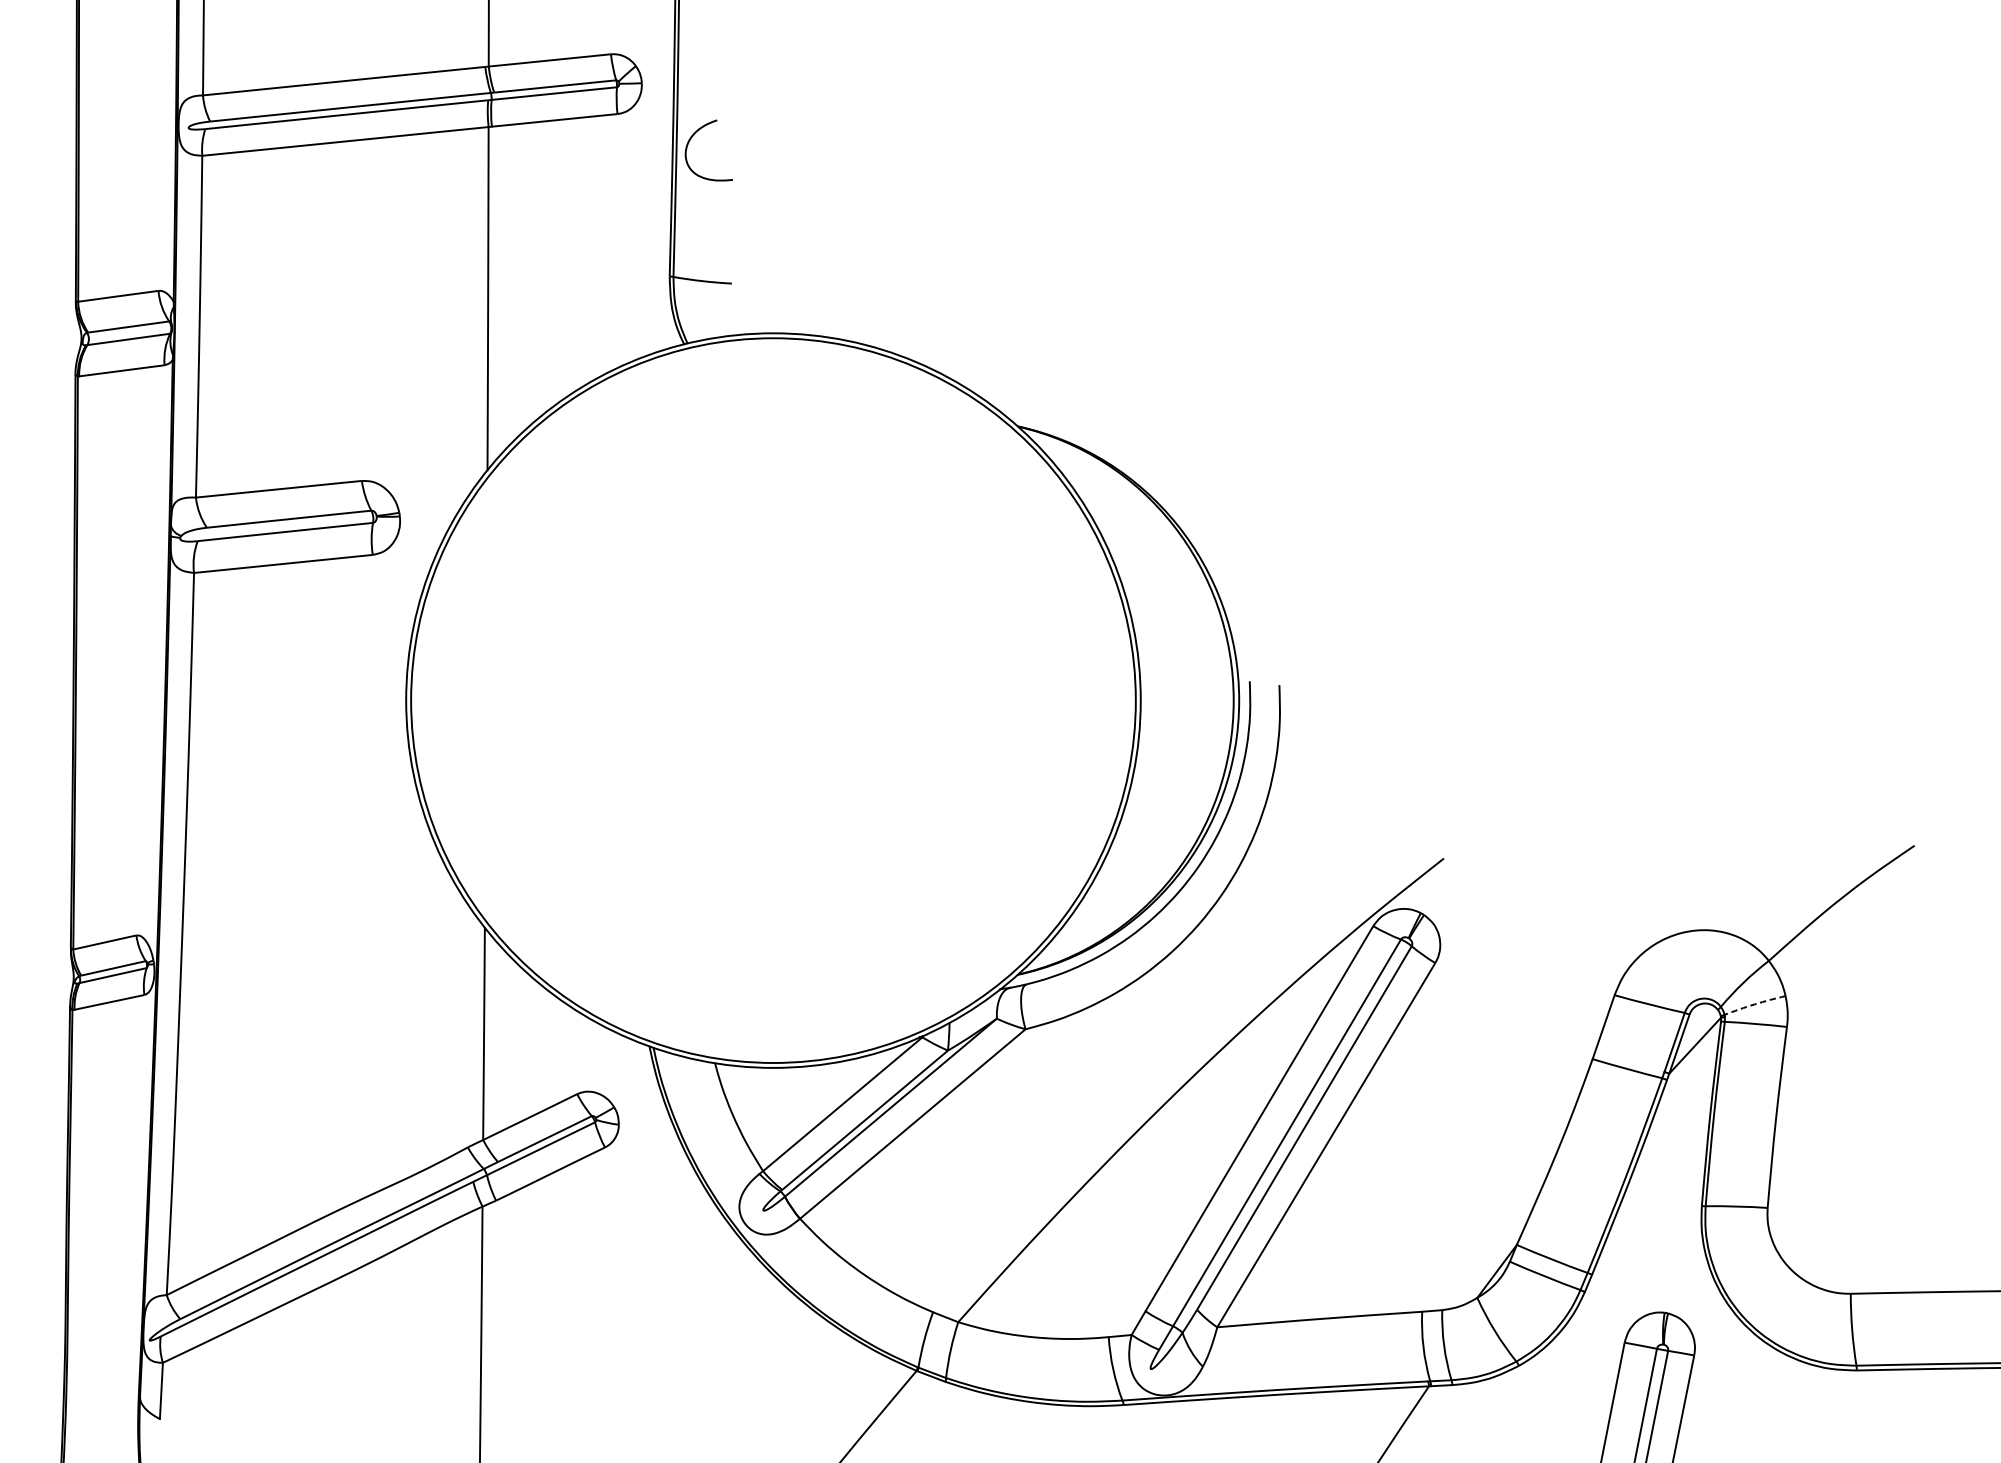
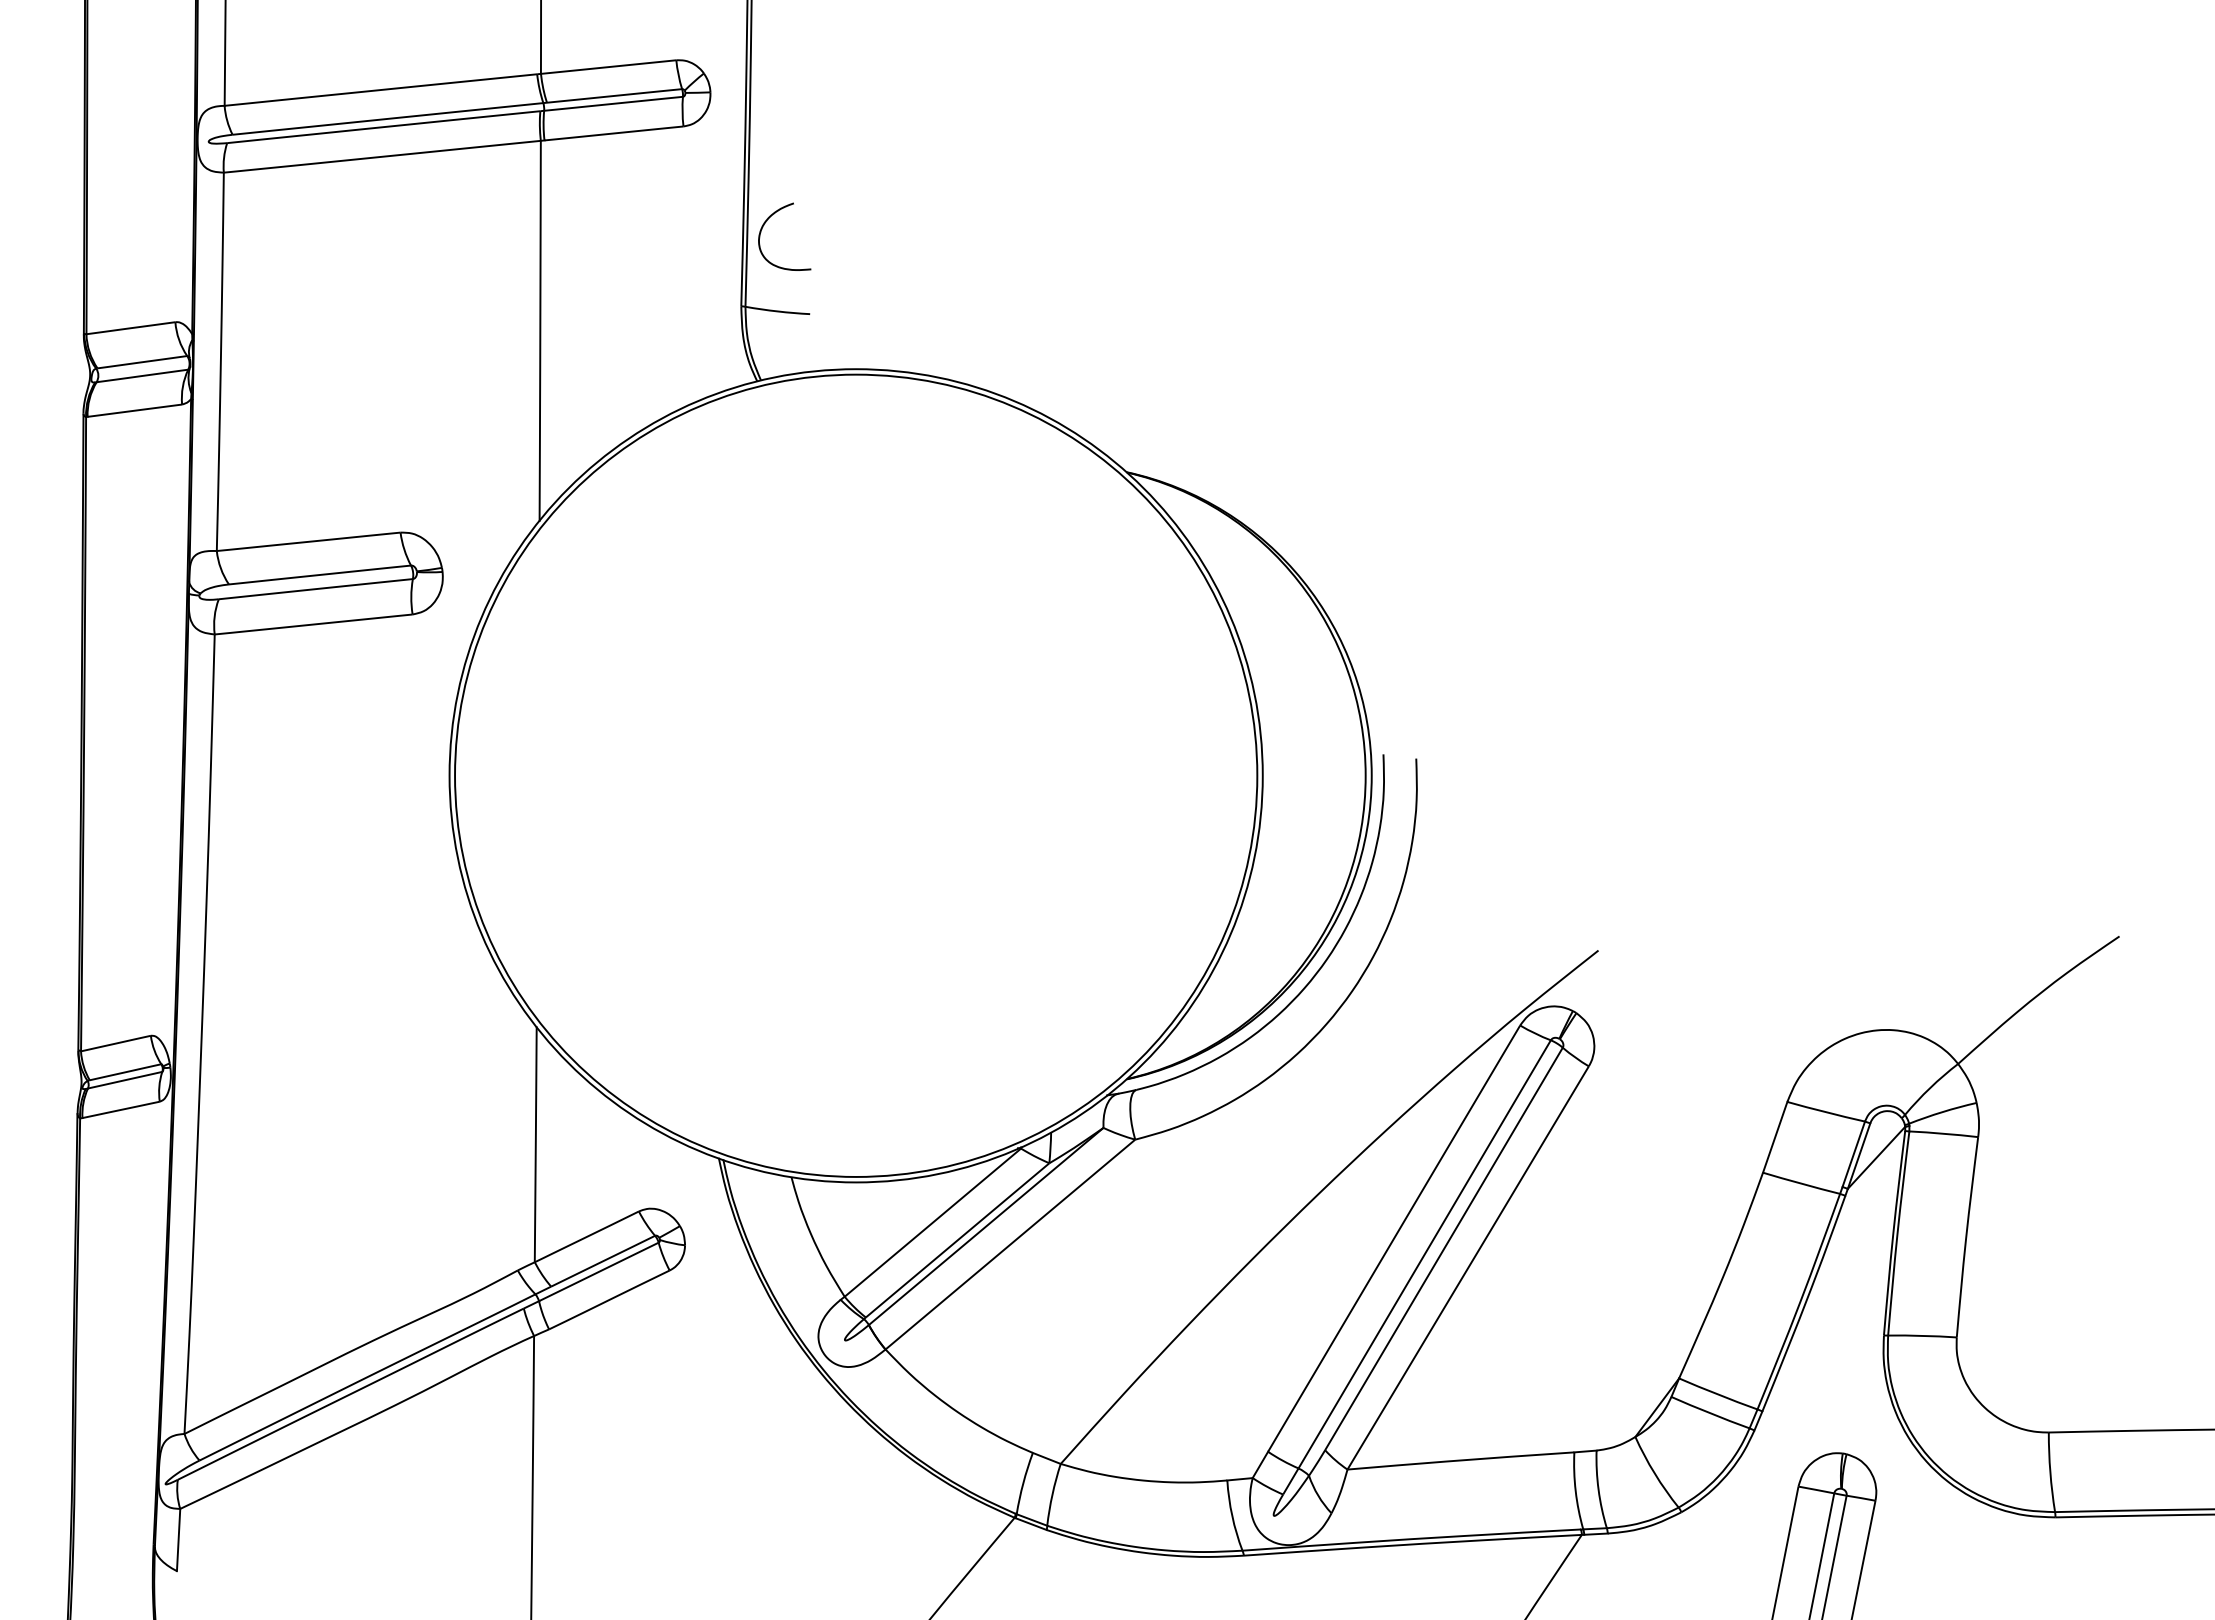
curve: (692, 137) -> (766, 222), moved
arc: (1754, 1004) -> (1942, 1112), dashed -> solid

